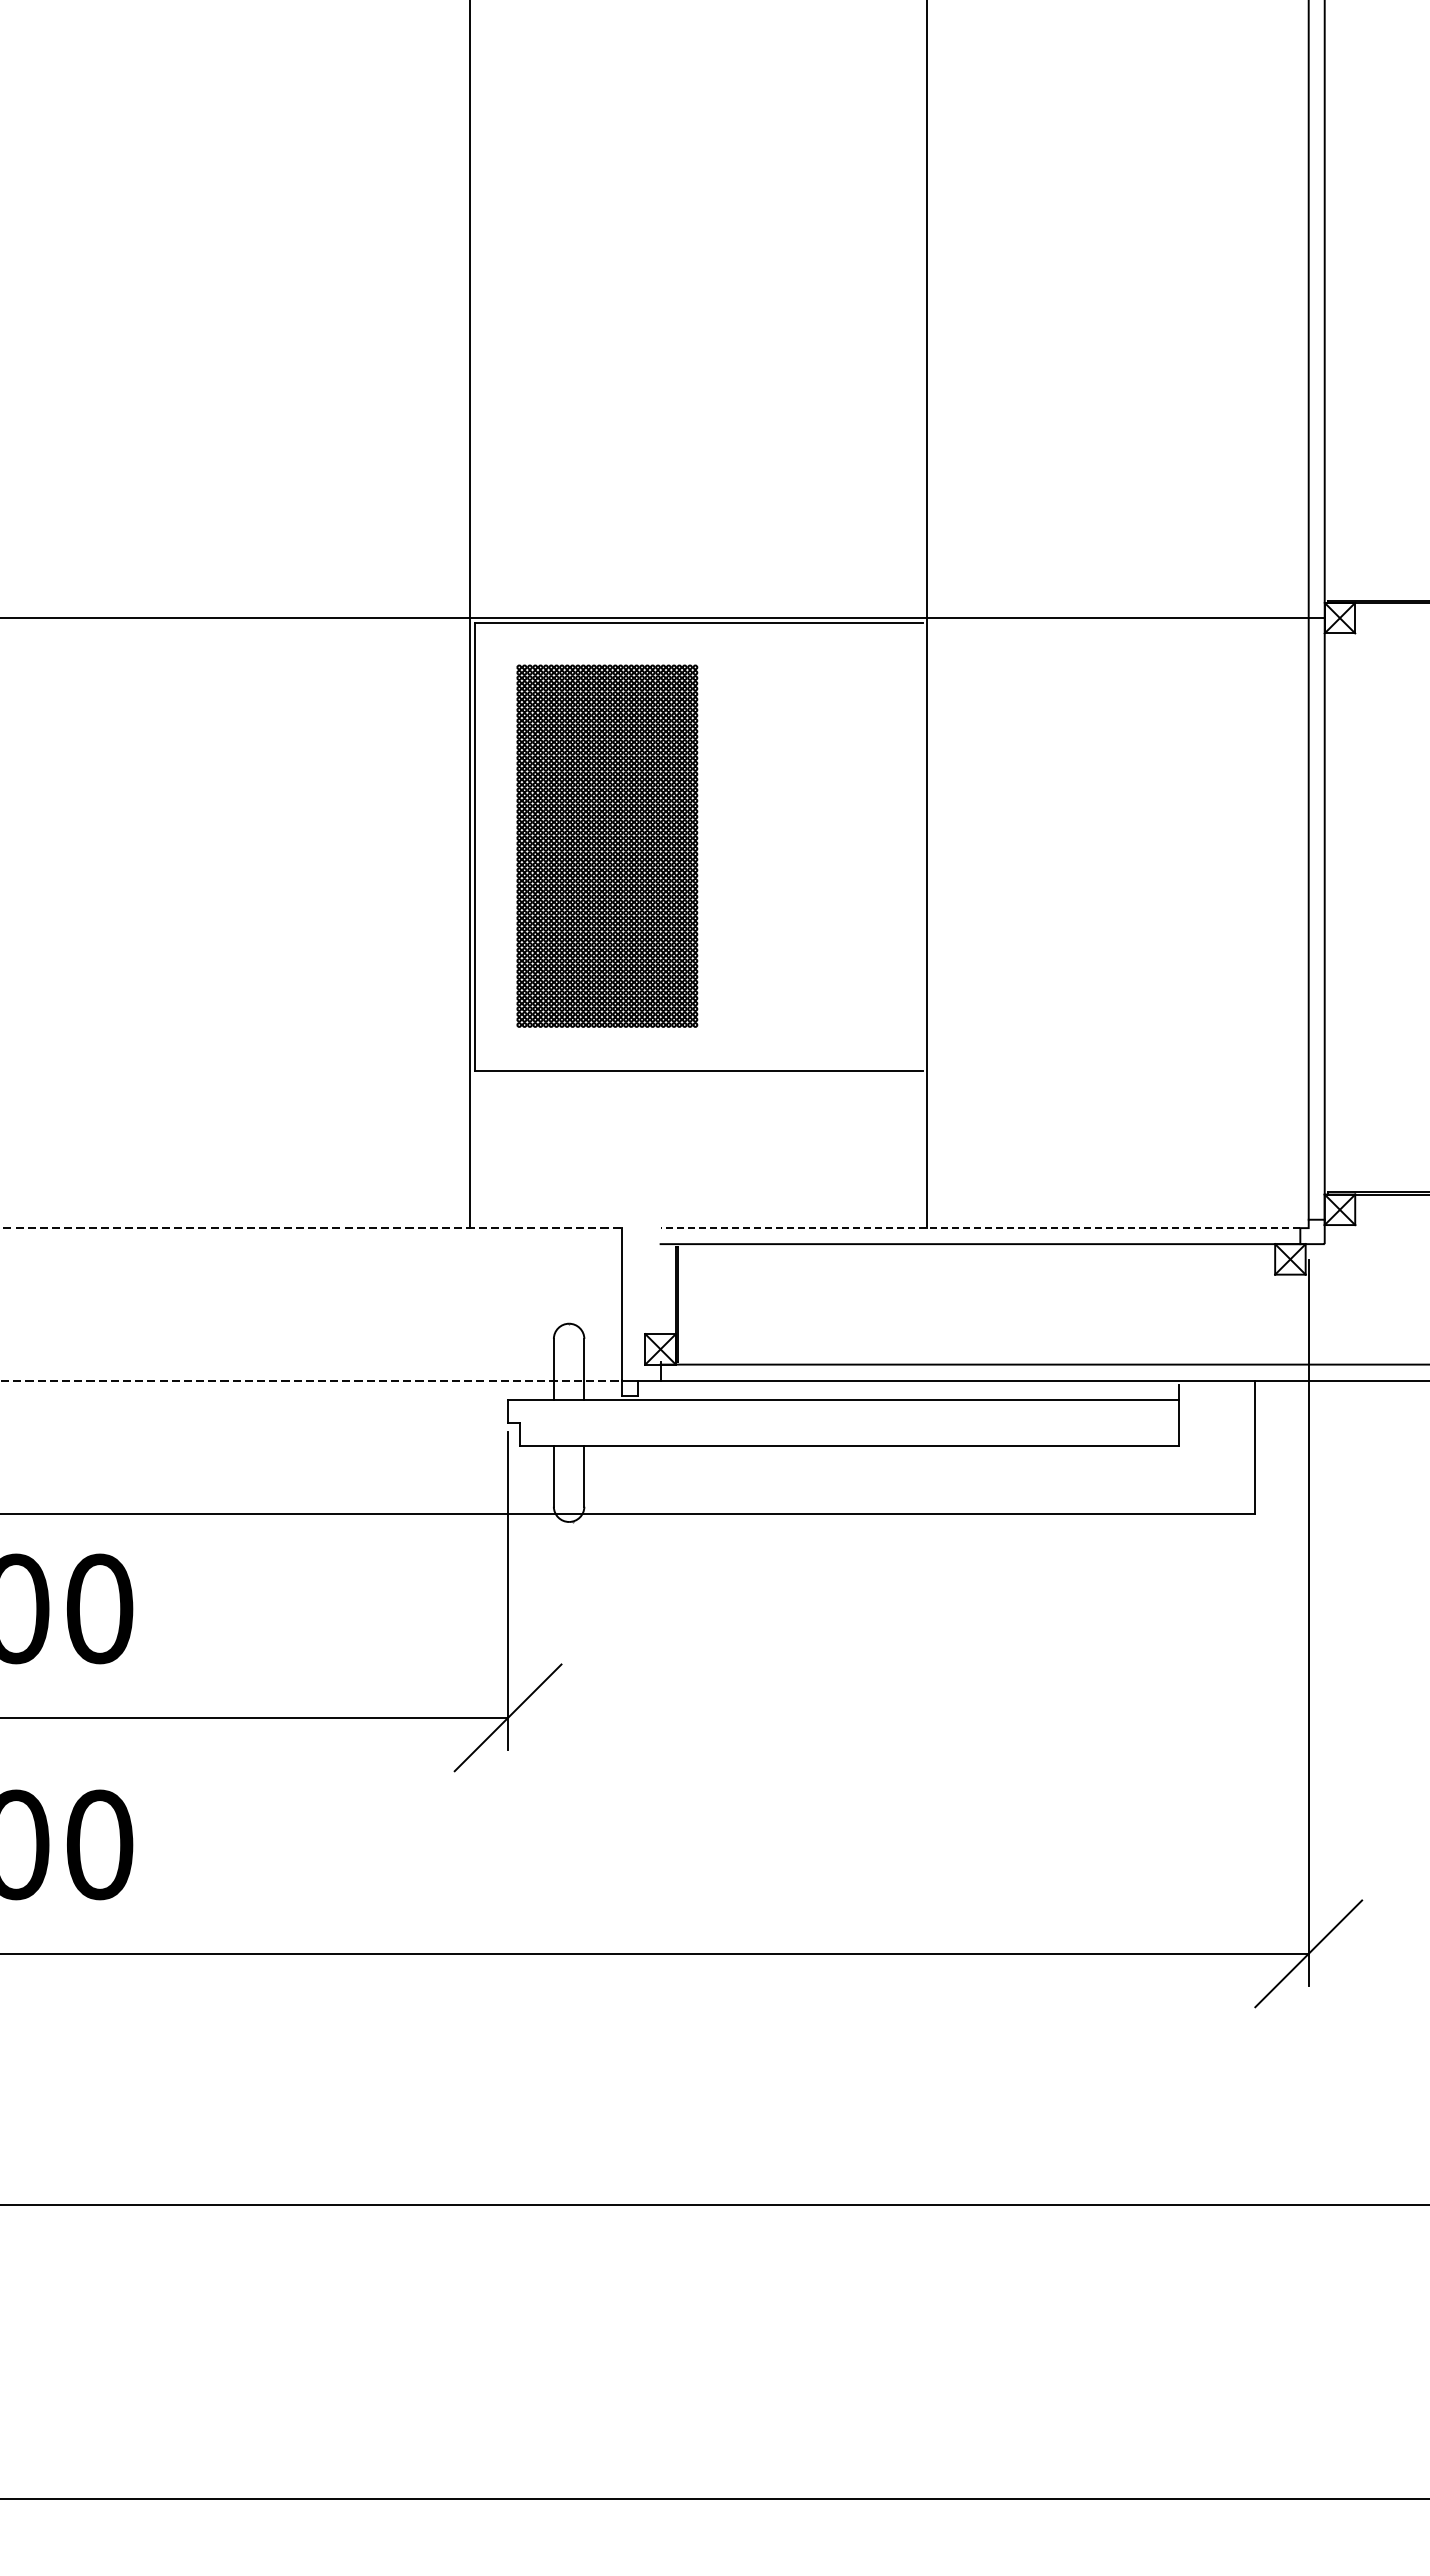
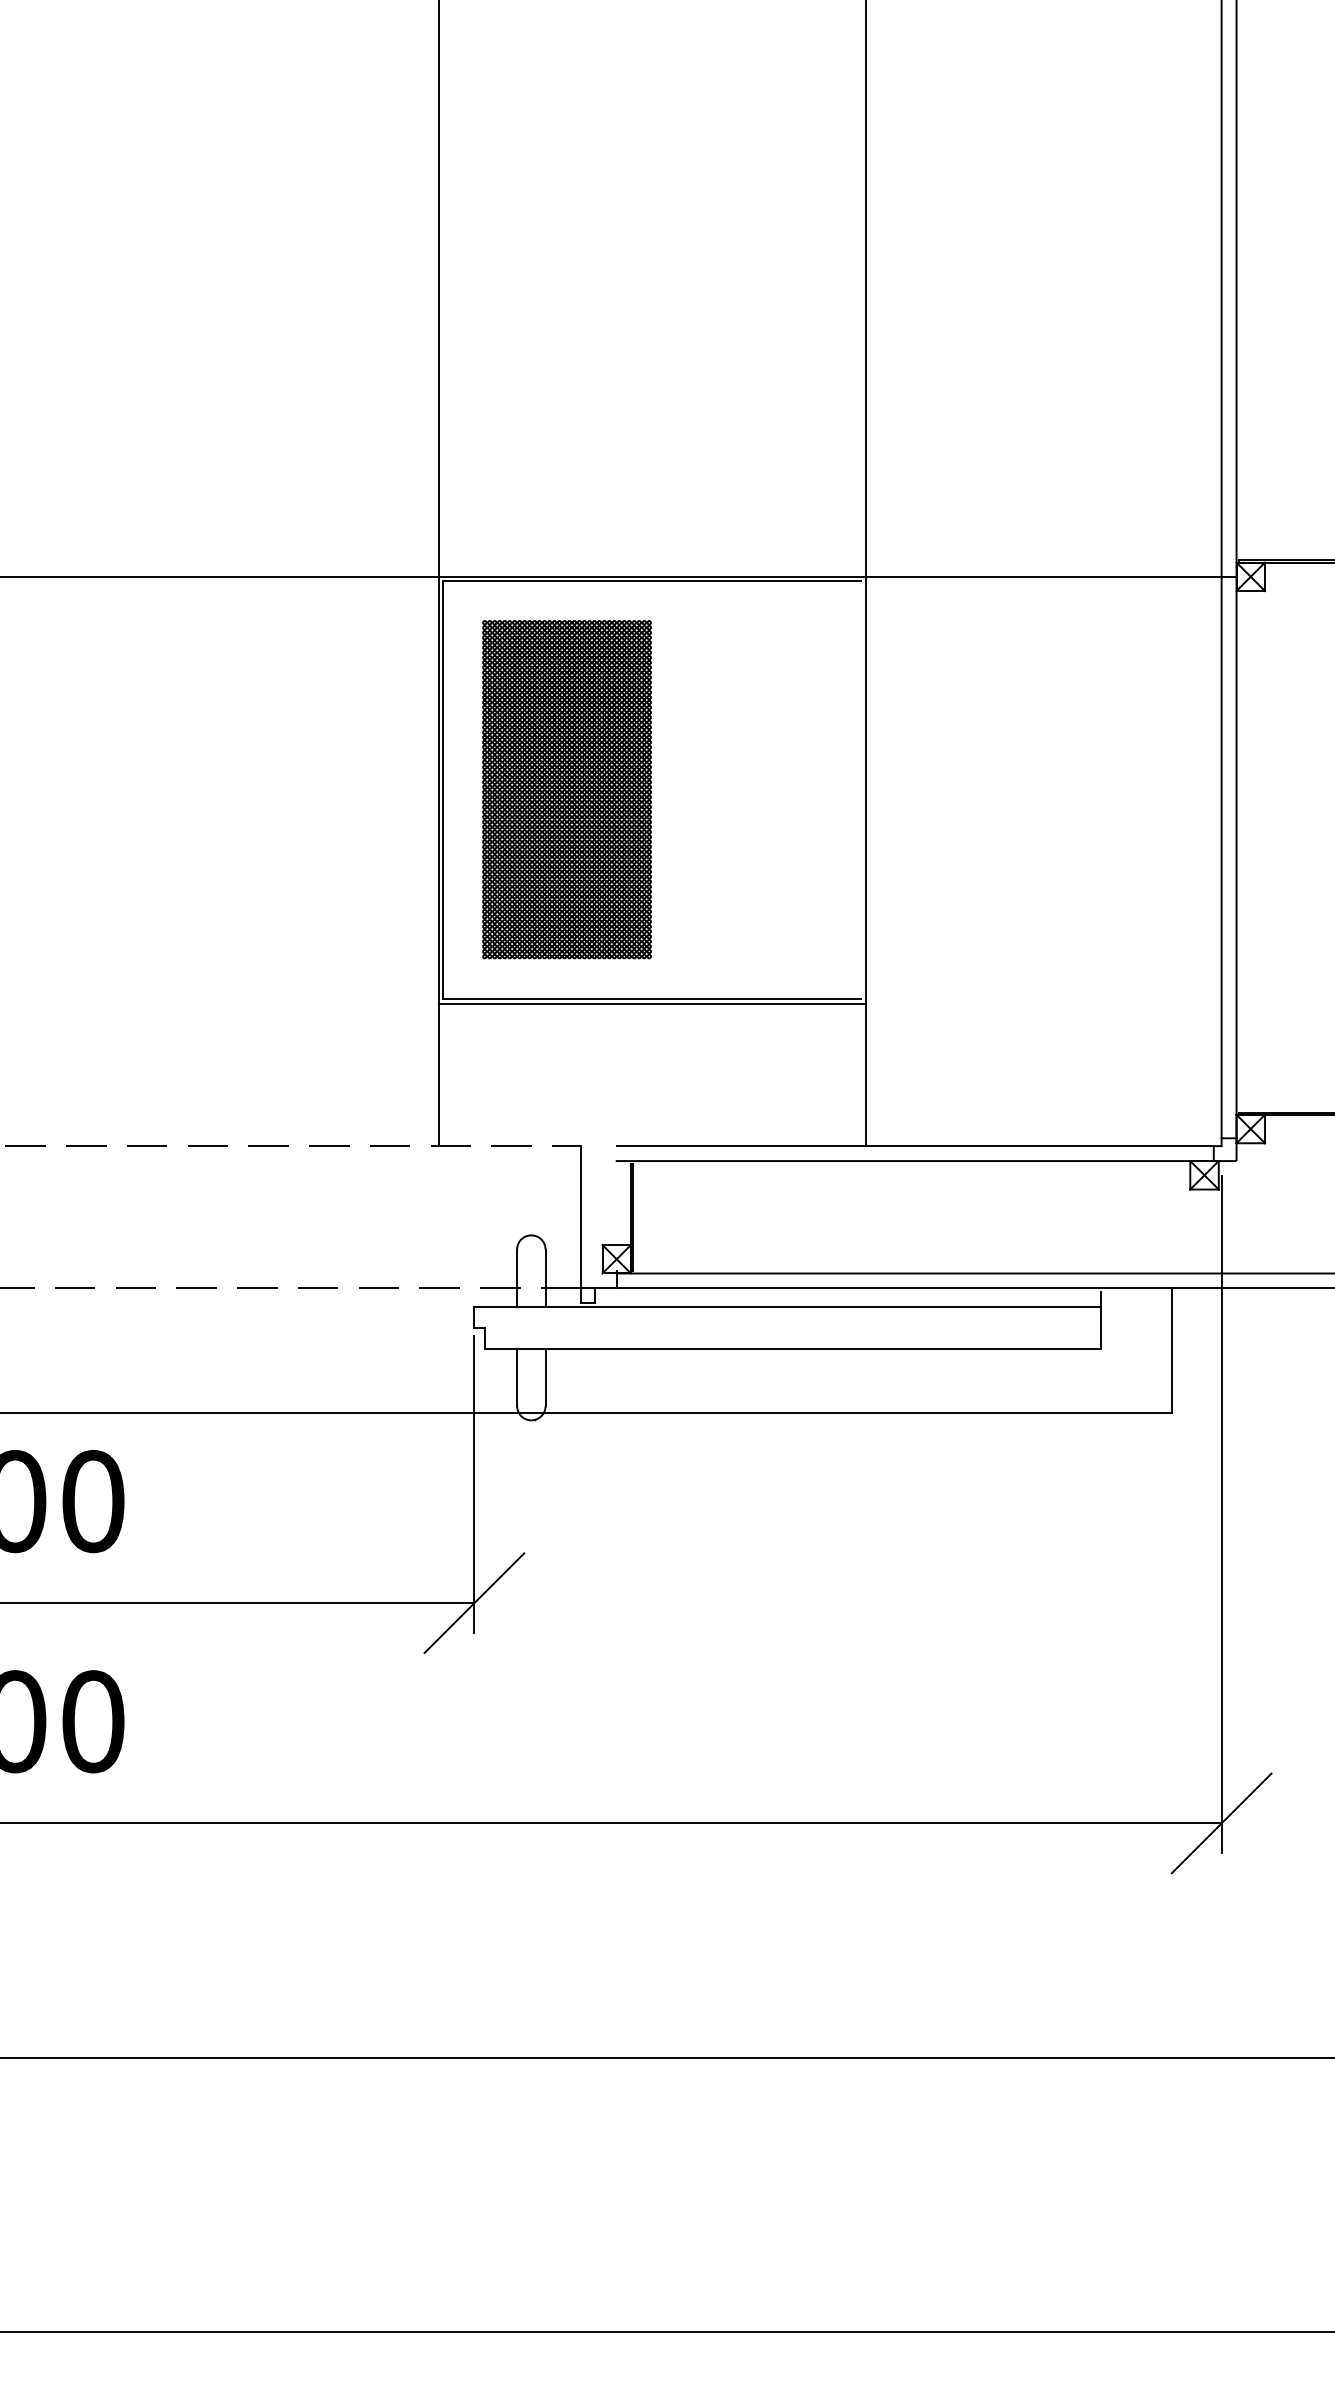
line: (698, 1075) -> (652, 1003), added
line: (980, 1228) -> (915, 1146), dashed -> solid

